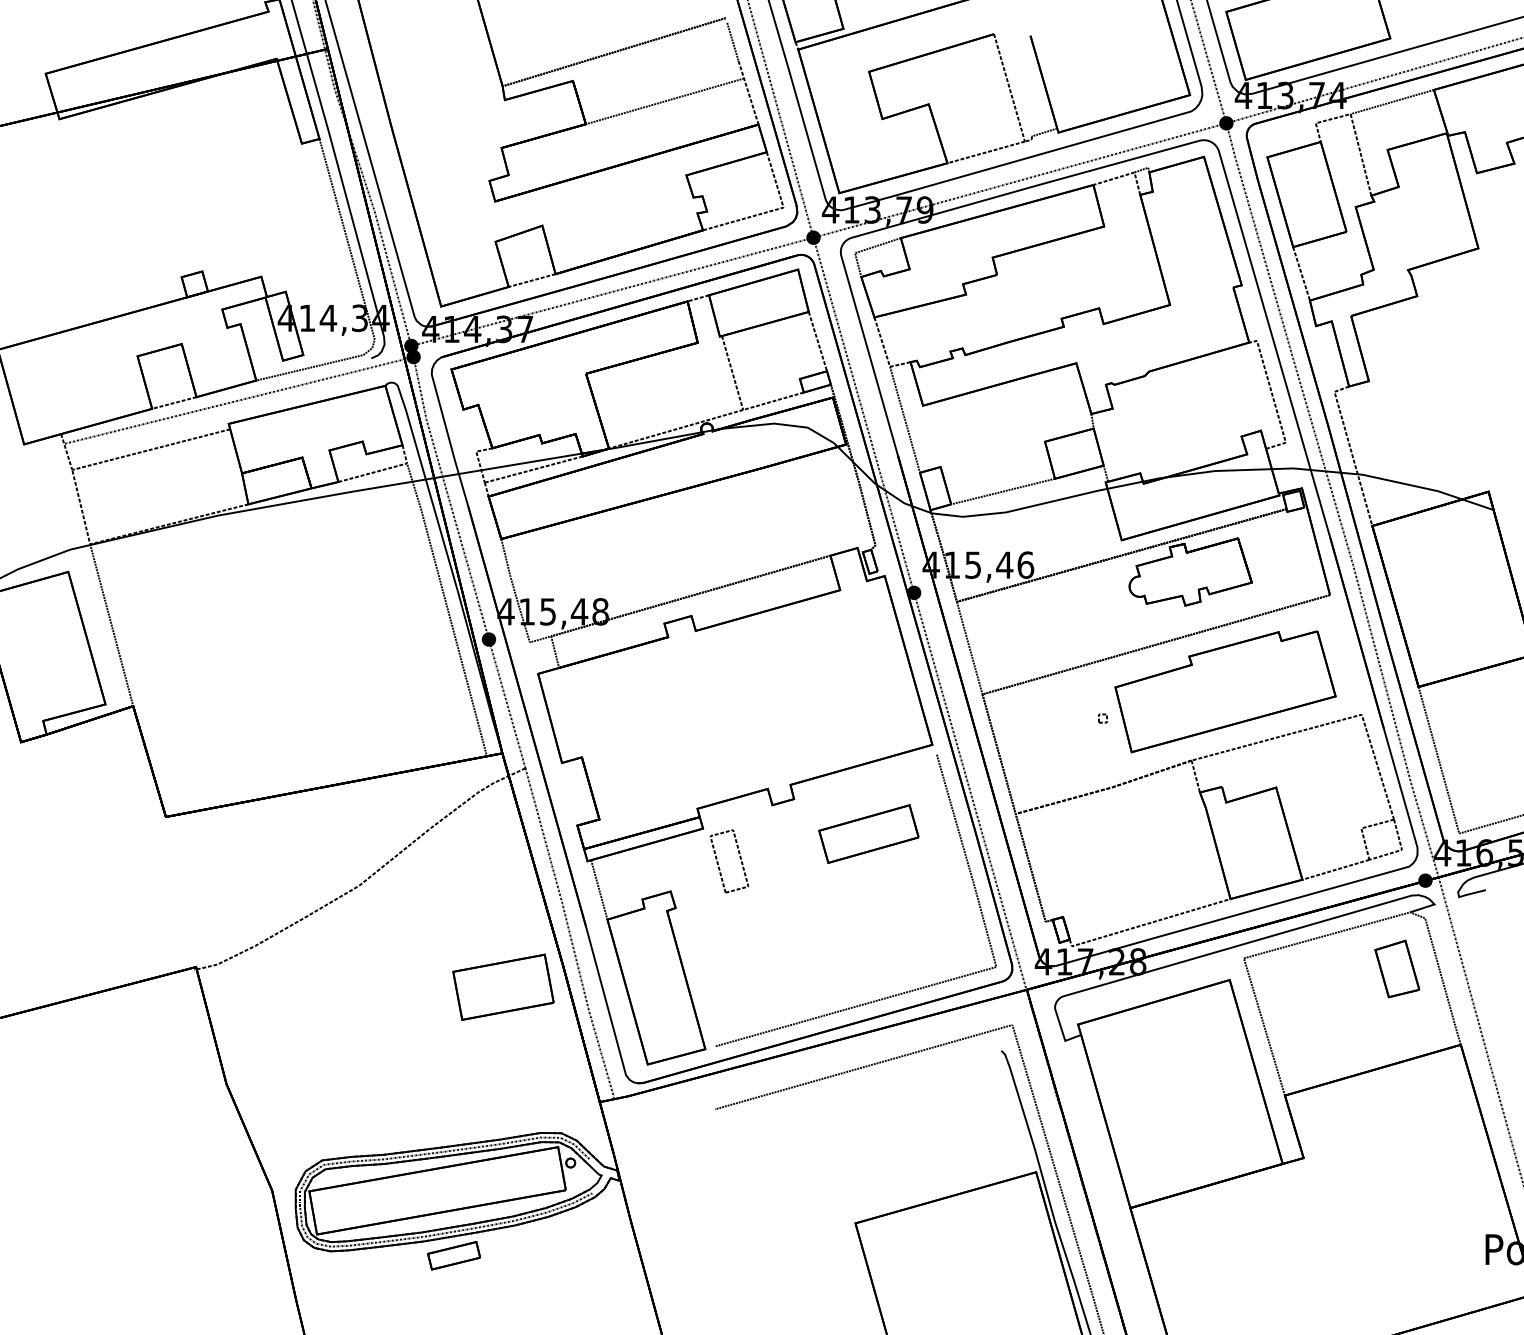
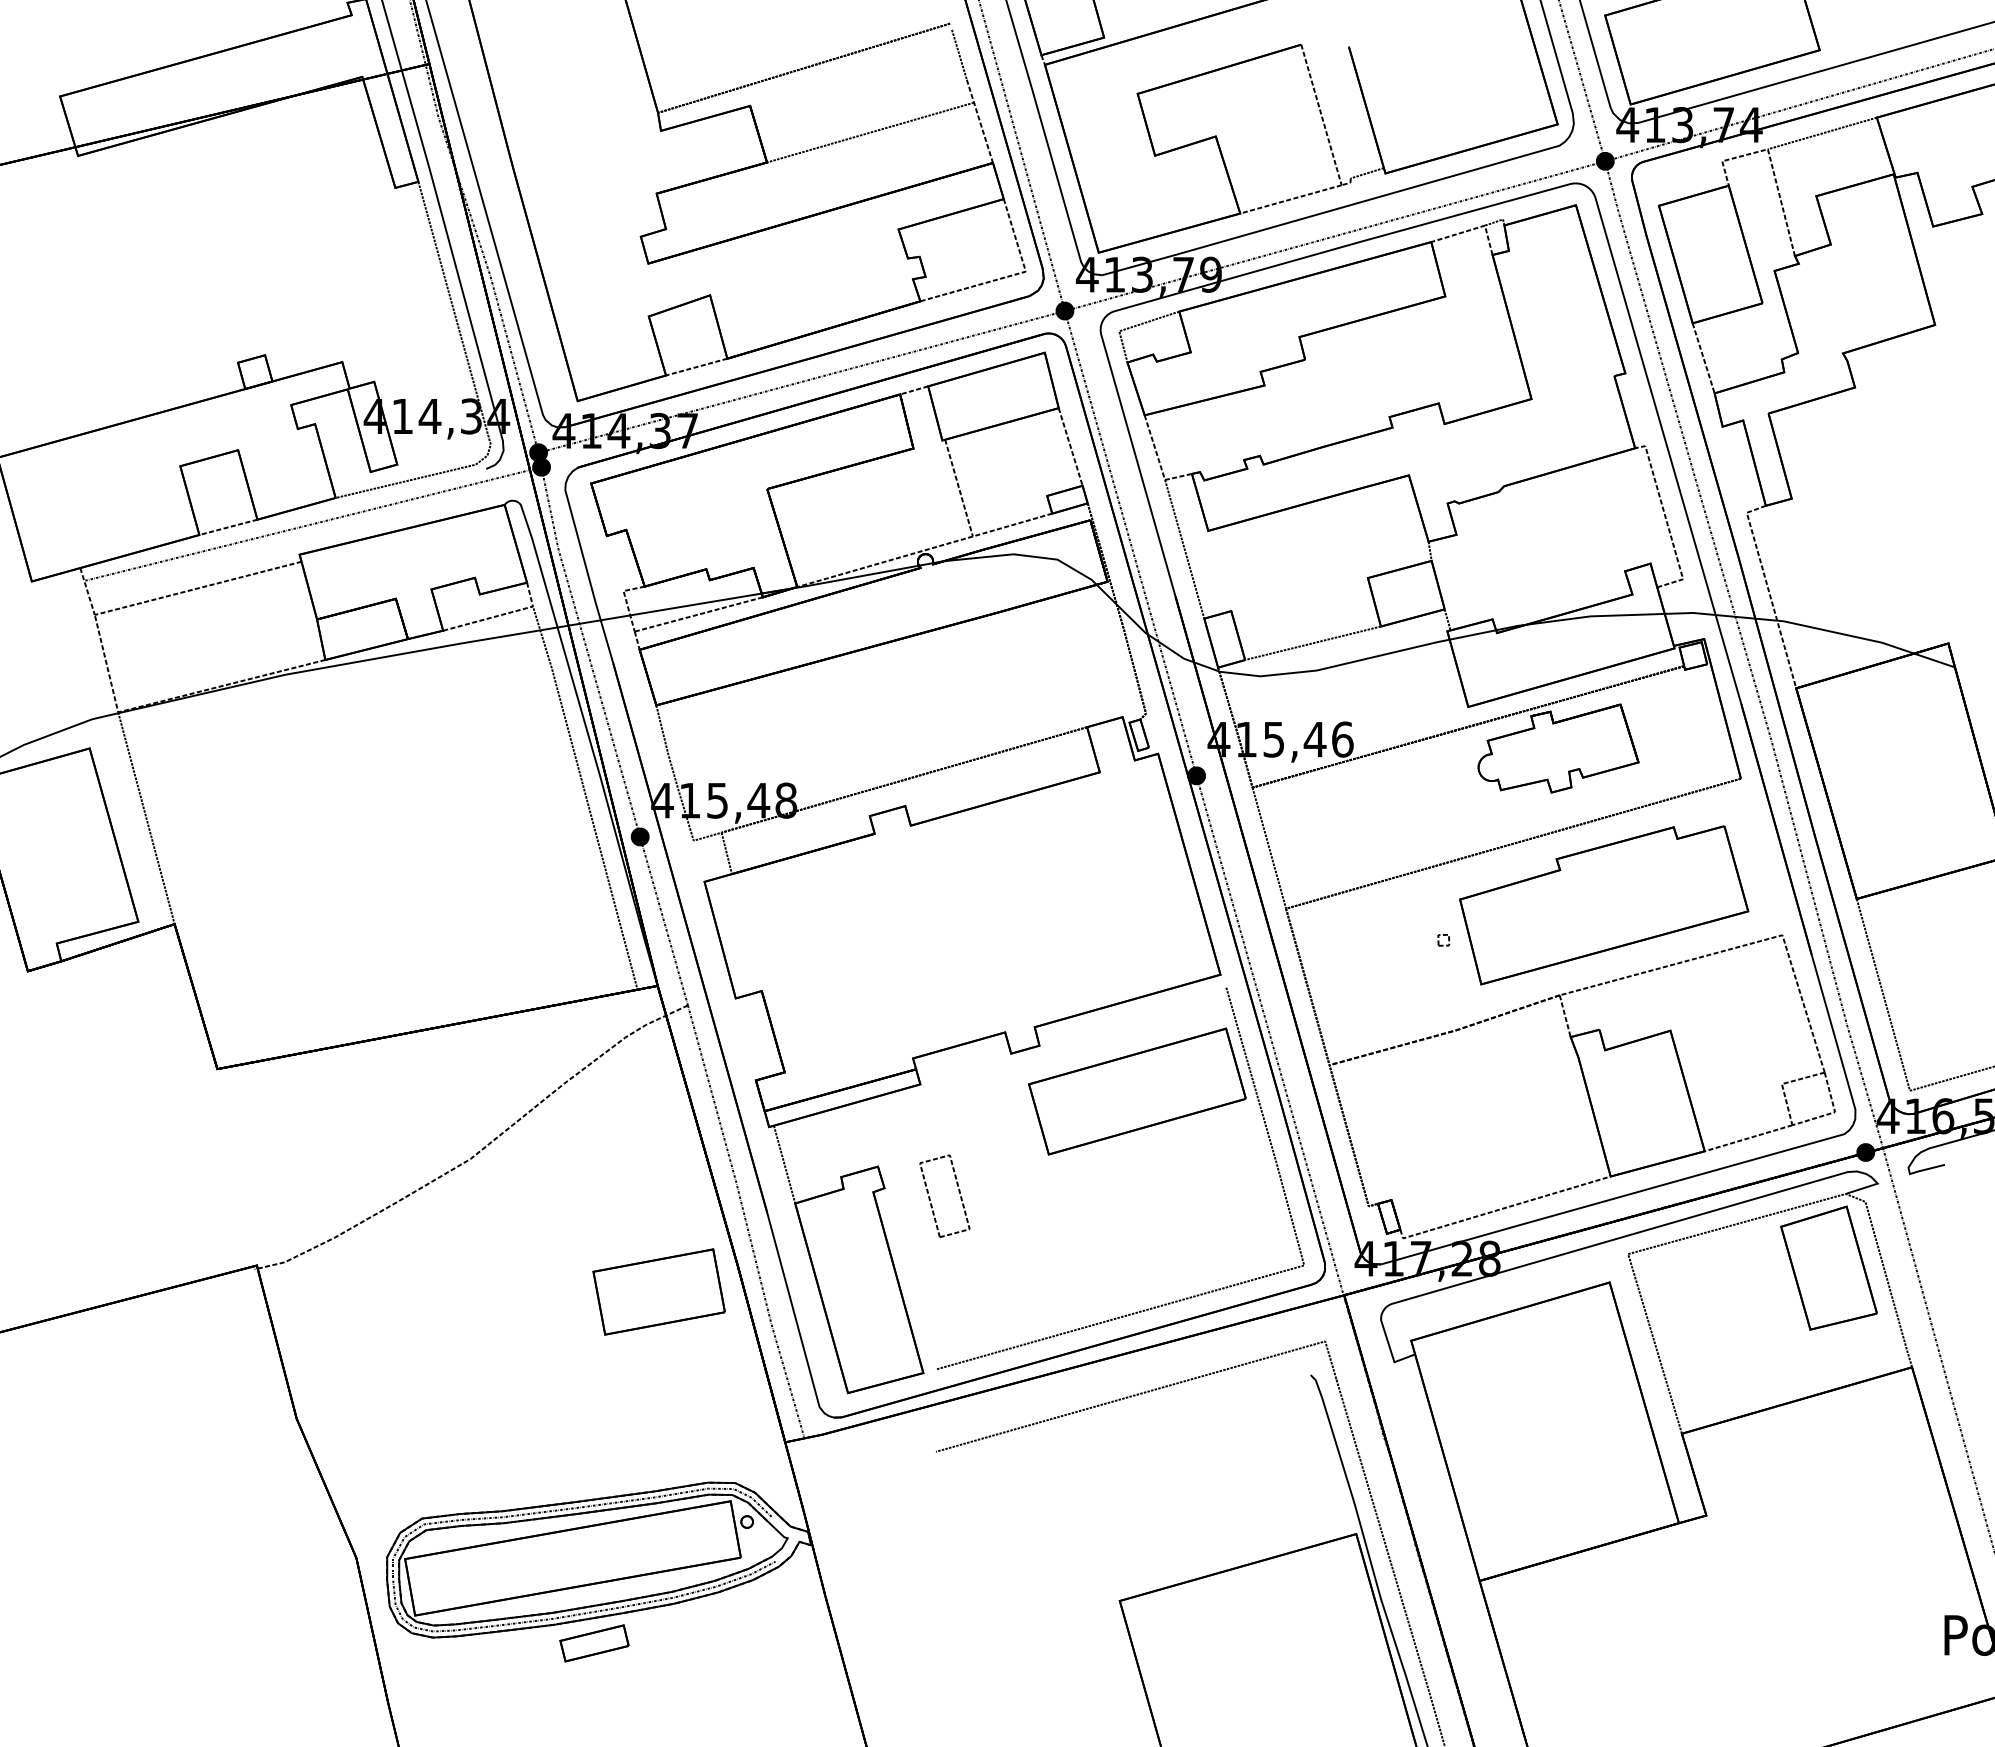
part: (868, 834) -> (1137, 1091), size x1.67
part: (718, 862) -> (930, 1197), moved
part: (1396, 968) -> (1828, 1267), size x1.67

